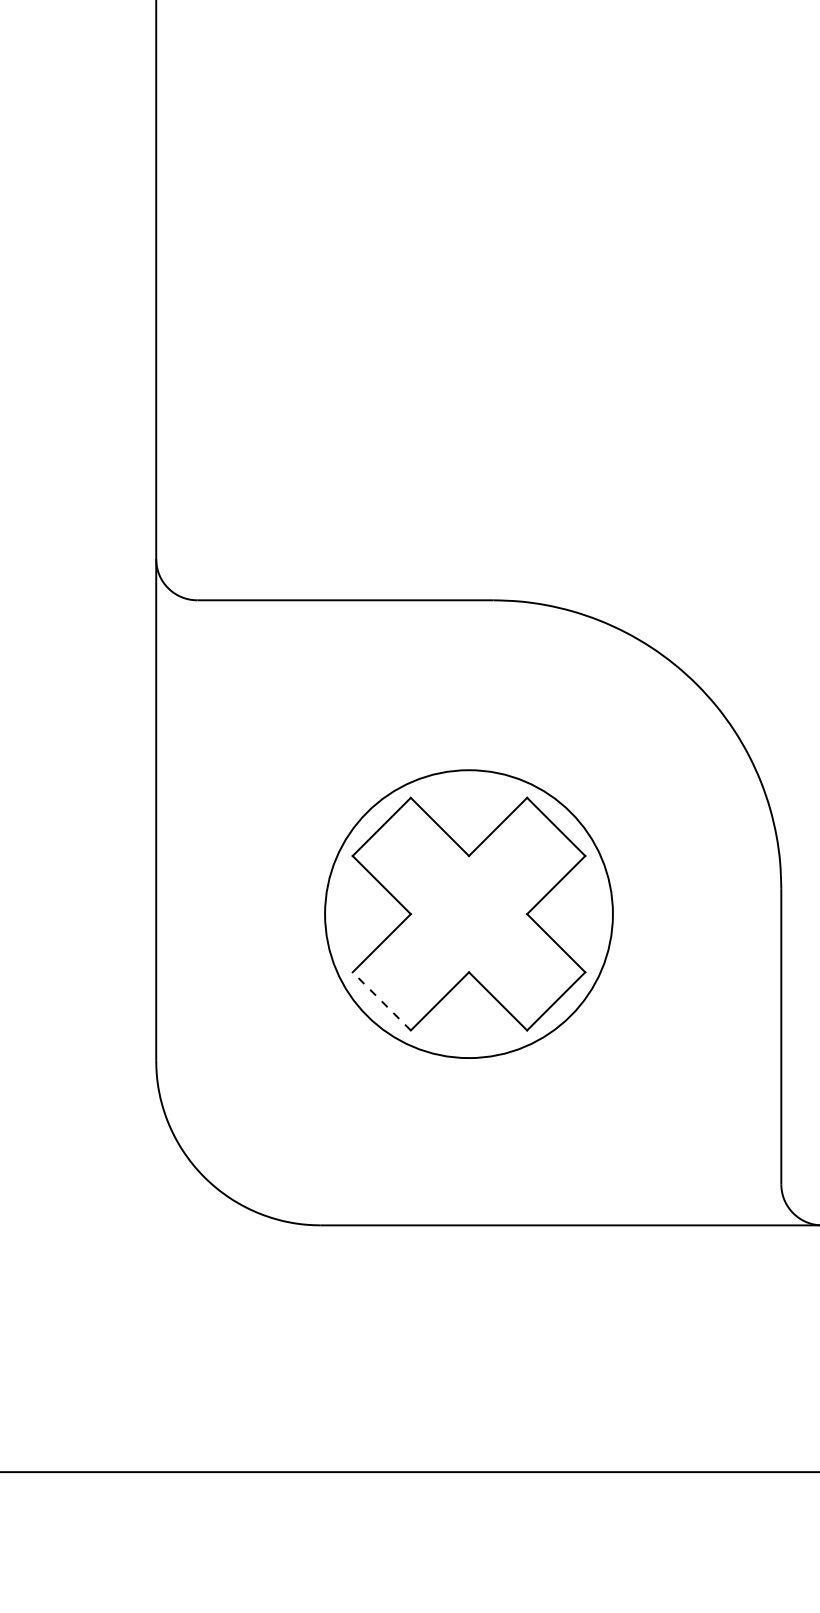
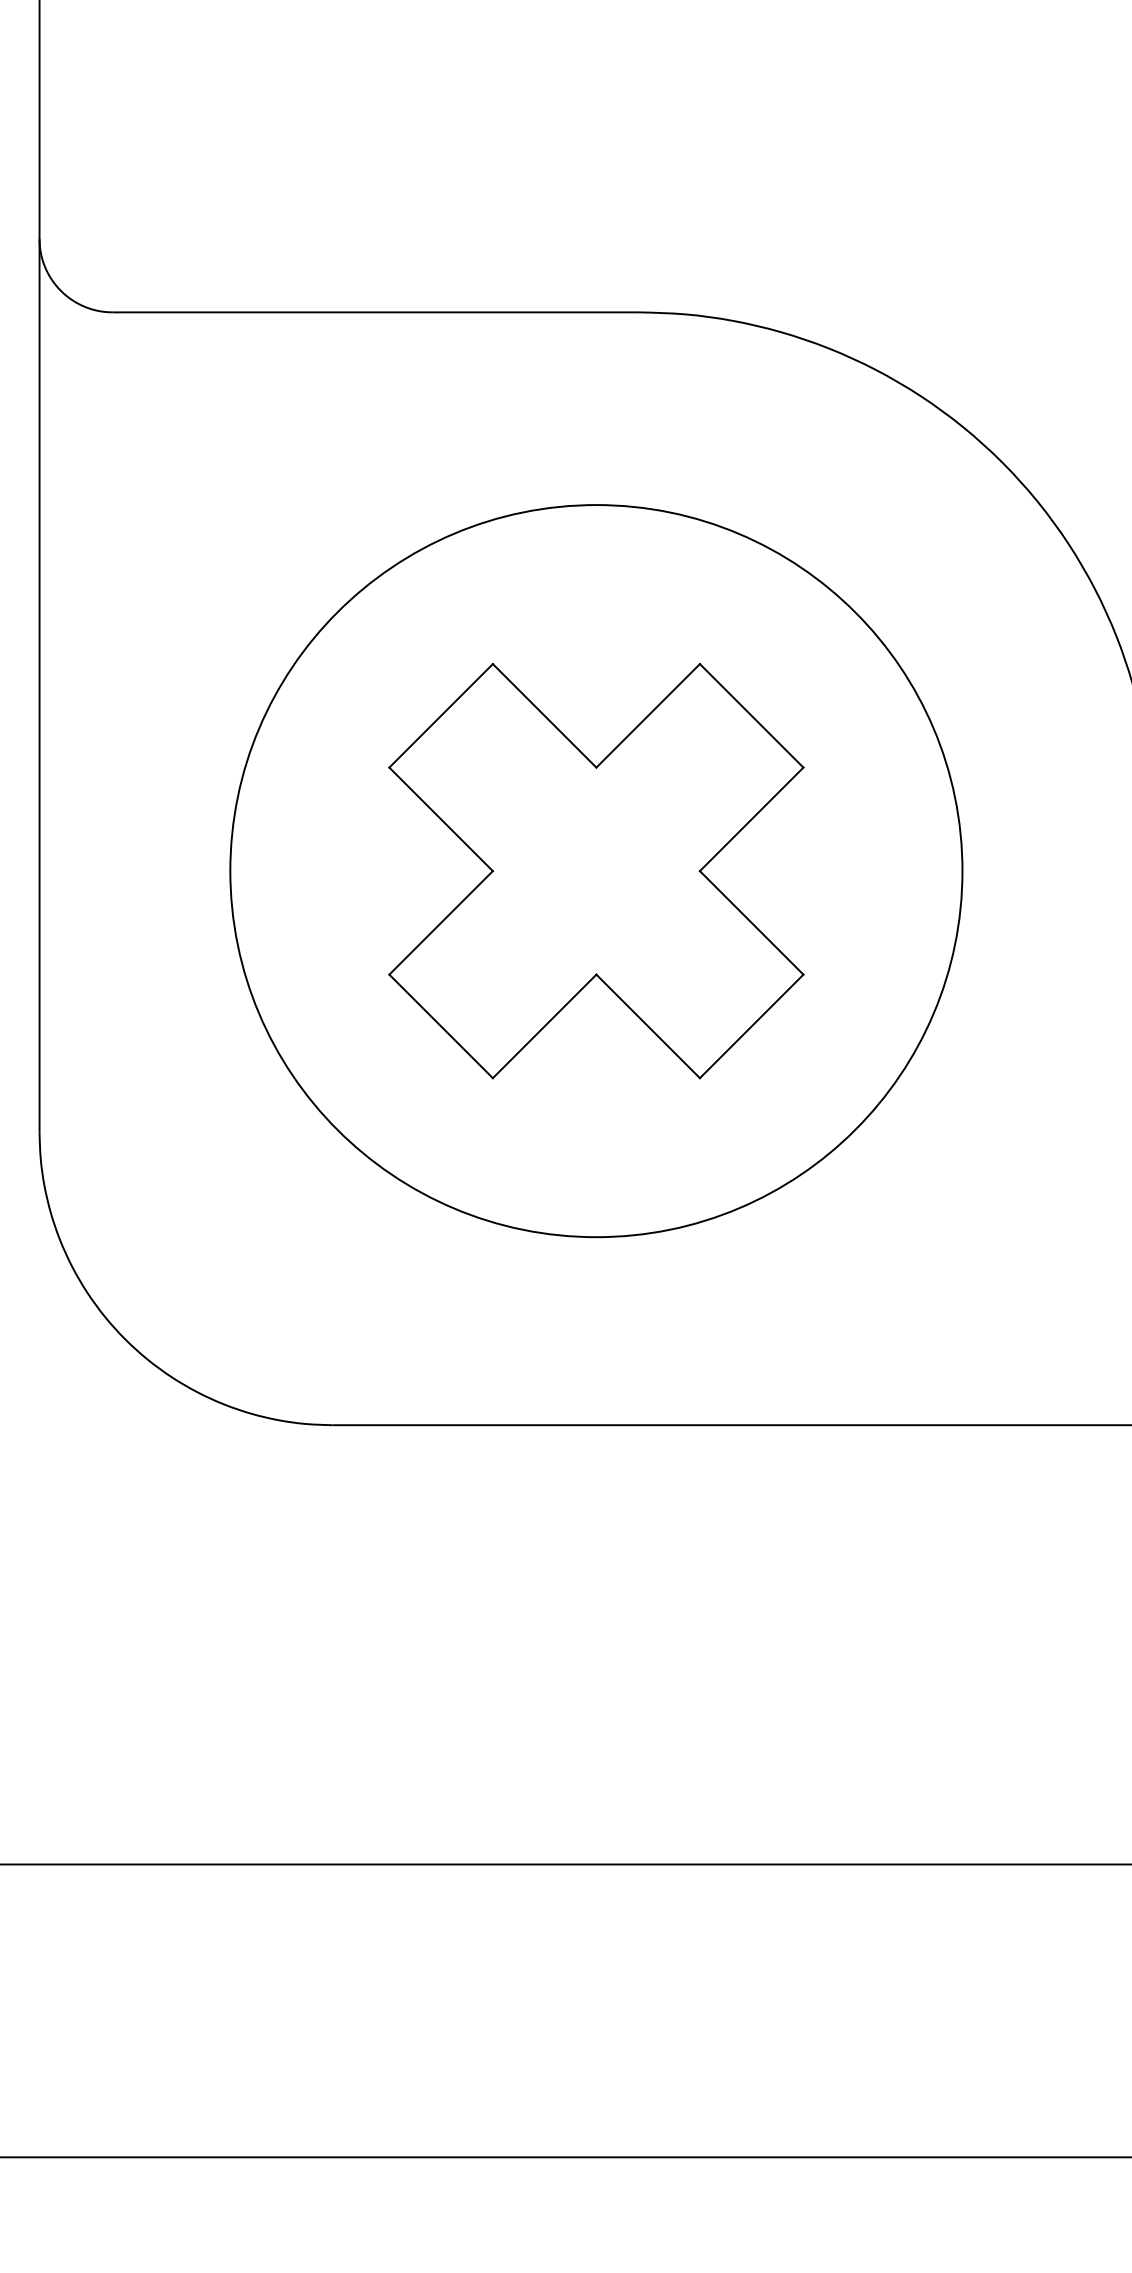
circle: (468, 913) -> (595, 869), size x1.43
line: (381, 1001) -> (440, 1026), dashed -> solid

